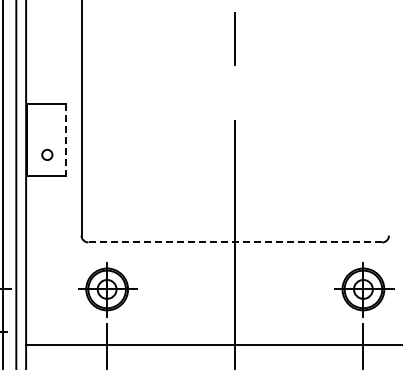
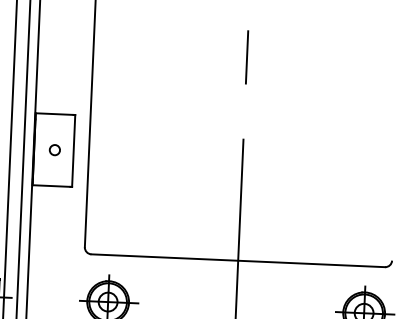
line: (66, 140) -> (74, 151), dashed -> solid
circle: (47, 154) -> (55, 149), moved
line: (235, 242) -> (238, 260), dashed -> solid

